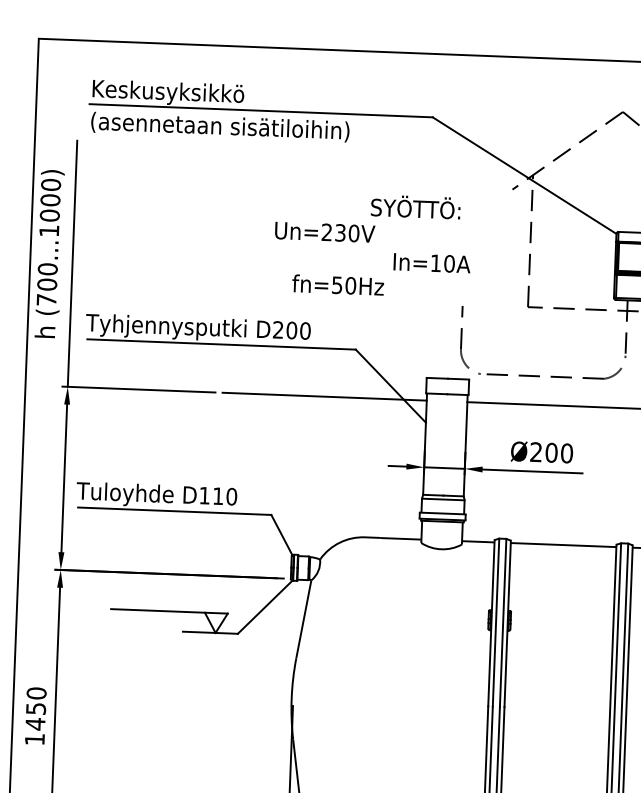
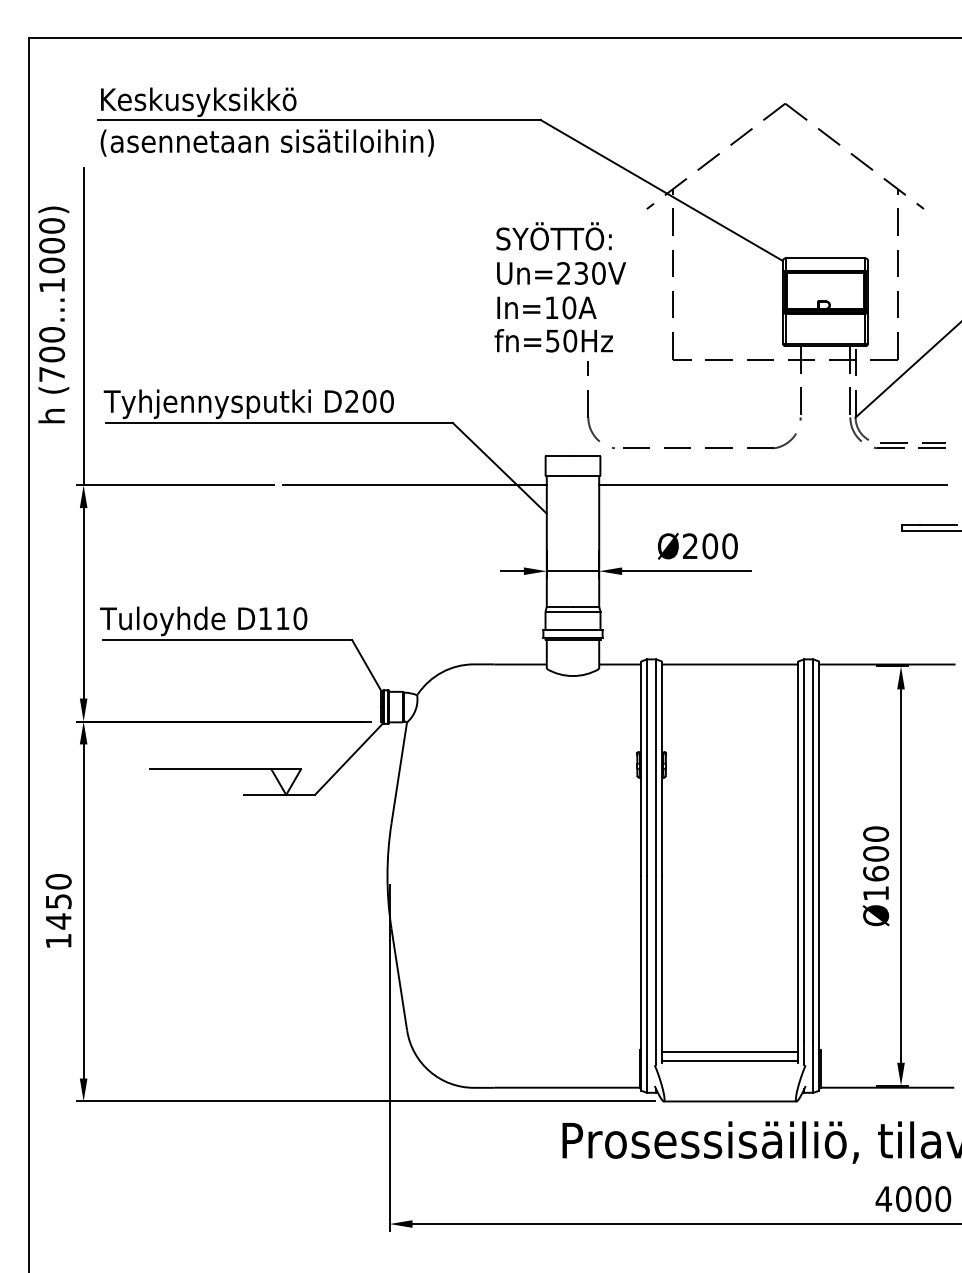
text: (415, 207) -> (553, 236), moved
text: (325, 232) -> (561, 273), moved
text: (337, 284) -> (553, 340), moved

